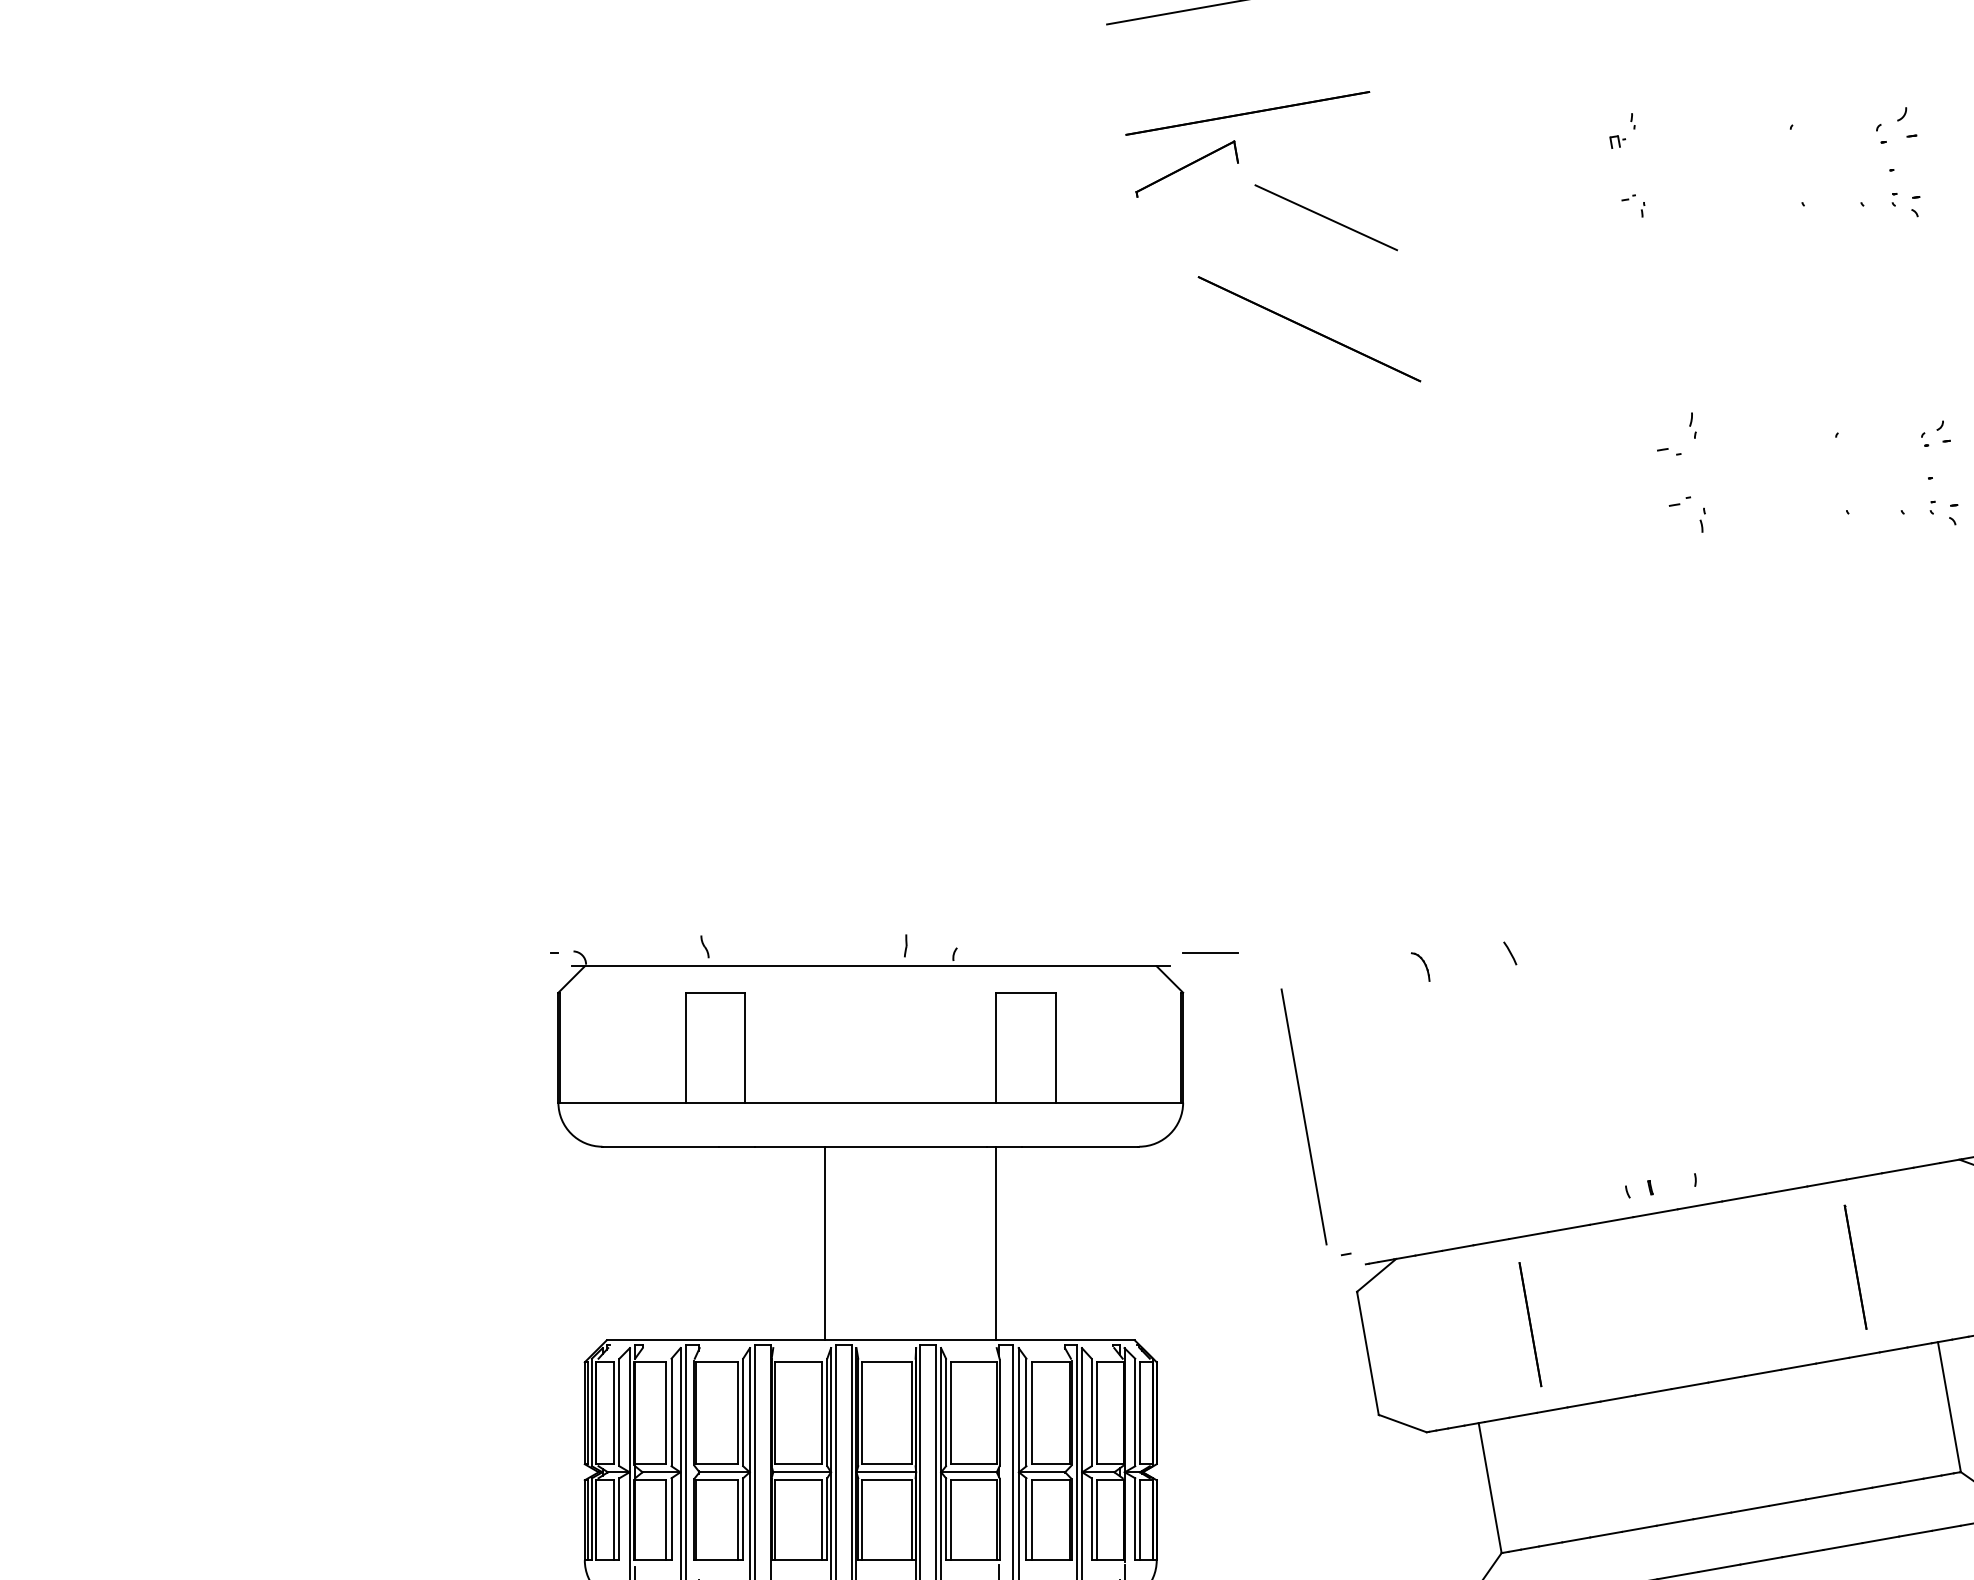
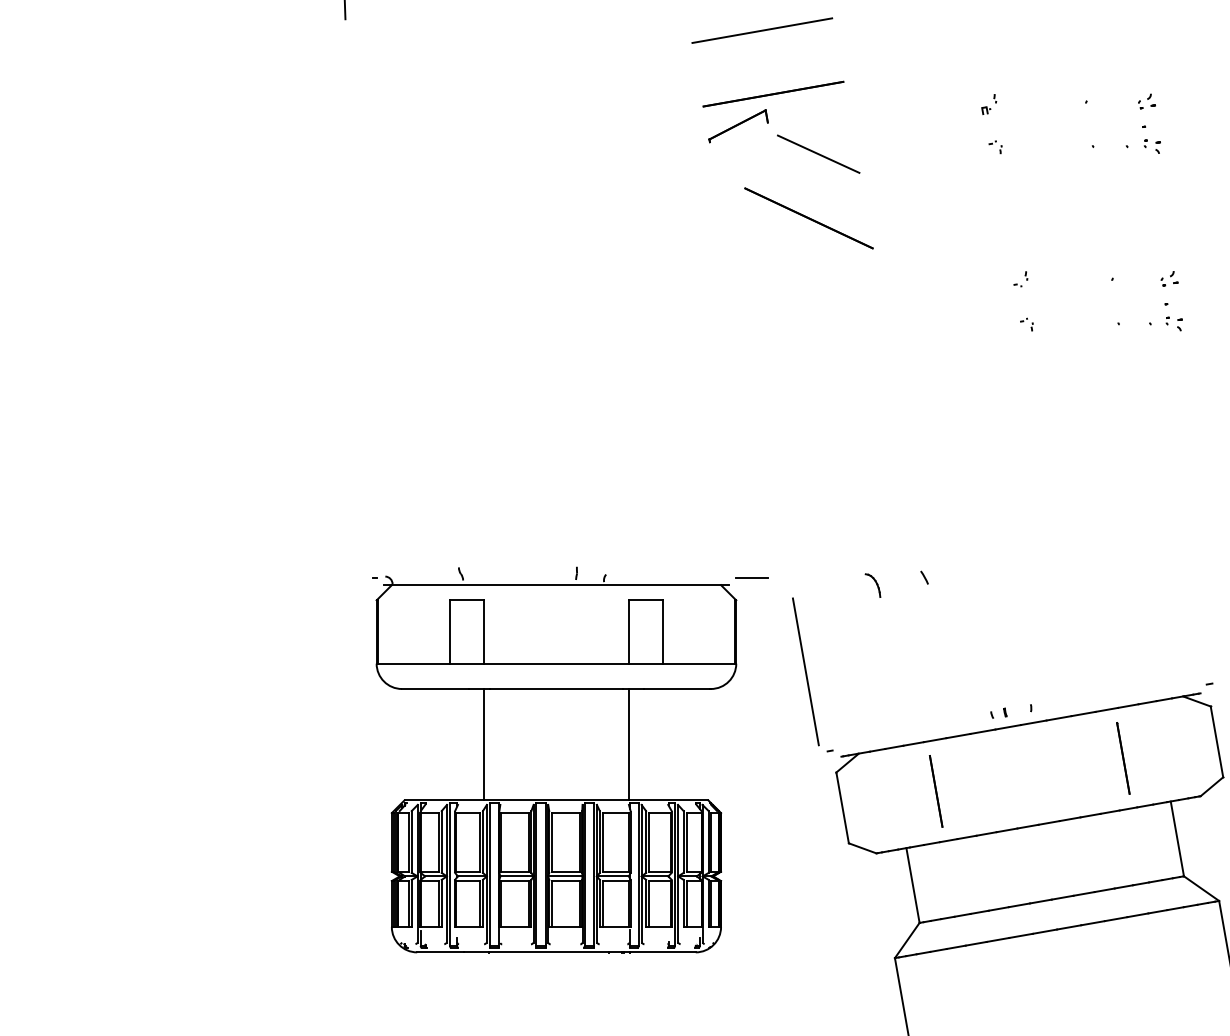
part: (1895, 126) -> (1146, 101), size x0.71
part: (1676, 435) -> (1020, 279), size x0.62
part: (1687, 513) -> (1026, 324), size x0.62
part: (1419, 966) -> (872, 585), size x1.43
line: (825, 1243) -> (484, 744), moved

